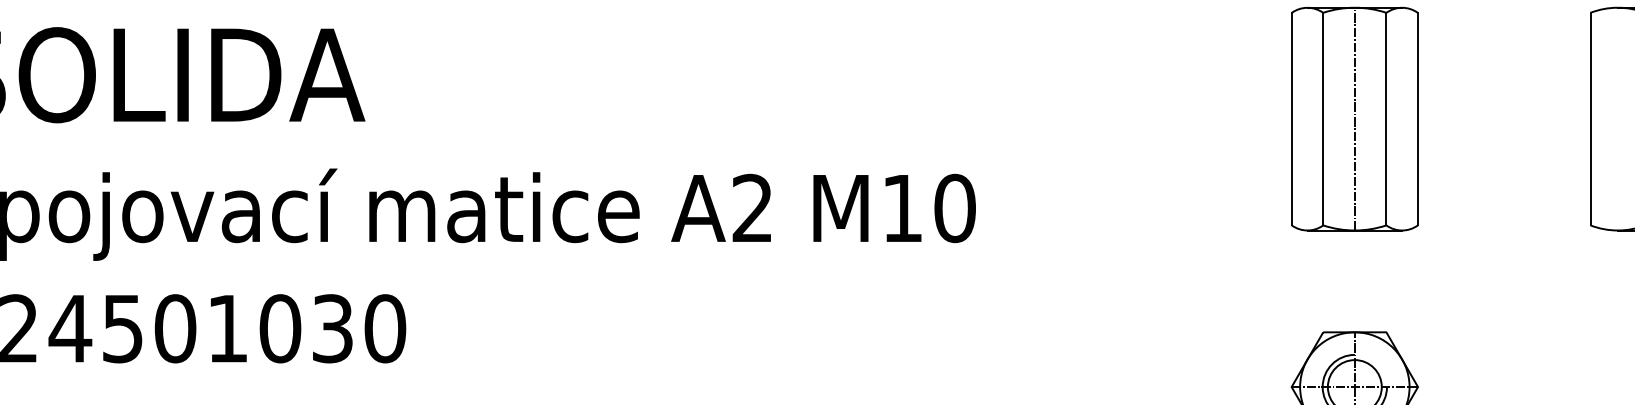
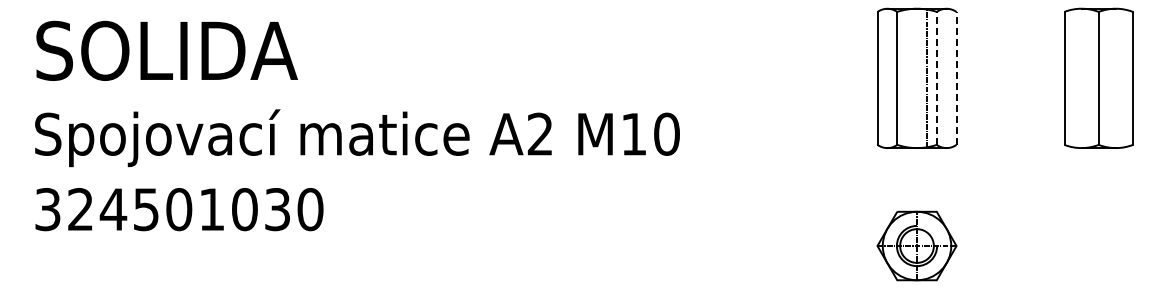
line: (1385, 117) -> (936, 77), solid -> dashed
line: (1417, 117) -> (956, 77), solid -> dashed
line: (1355, 119) -> (927, 78), moved

